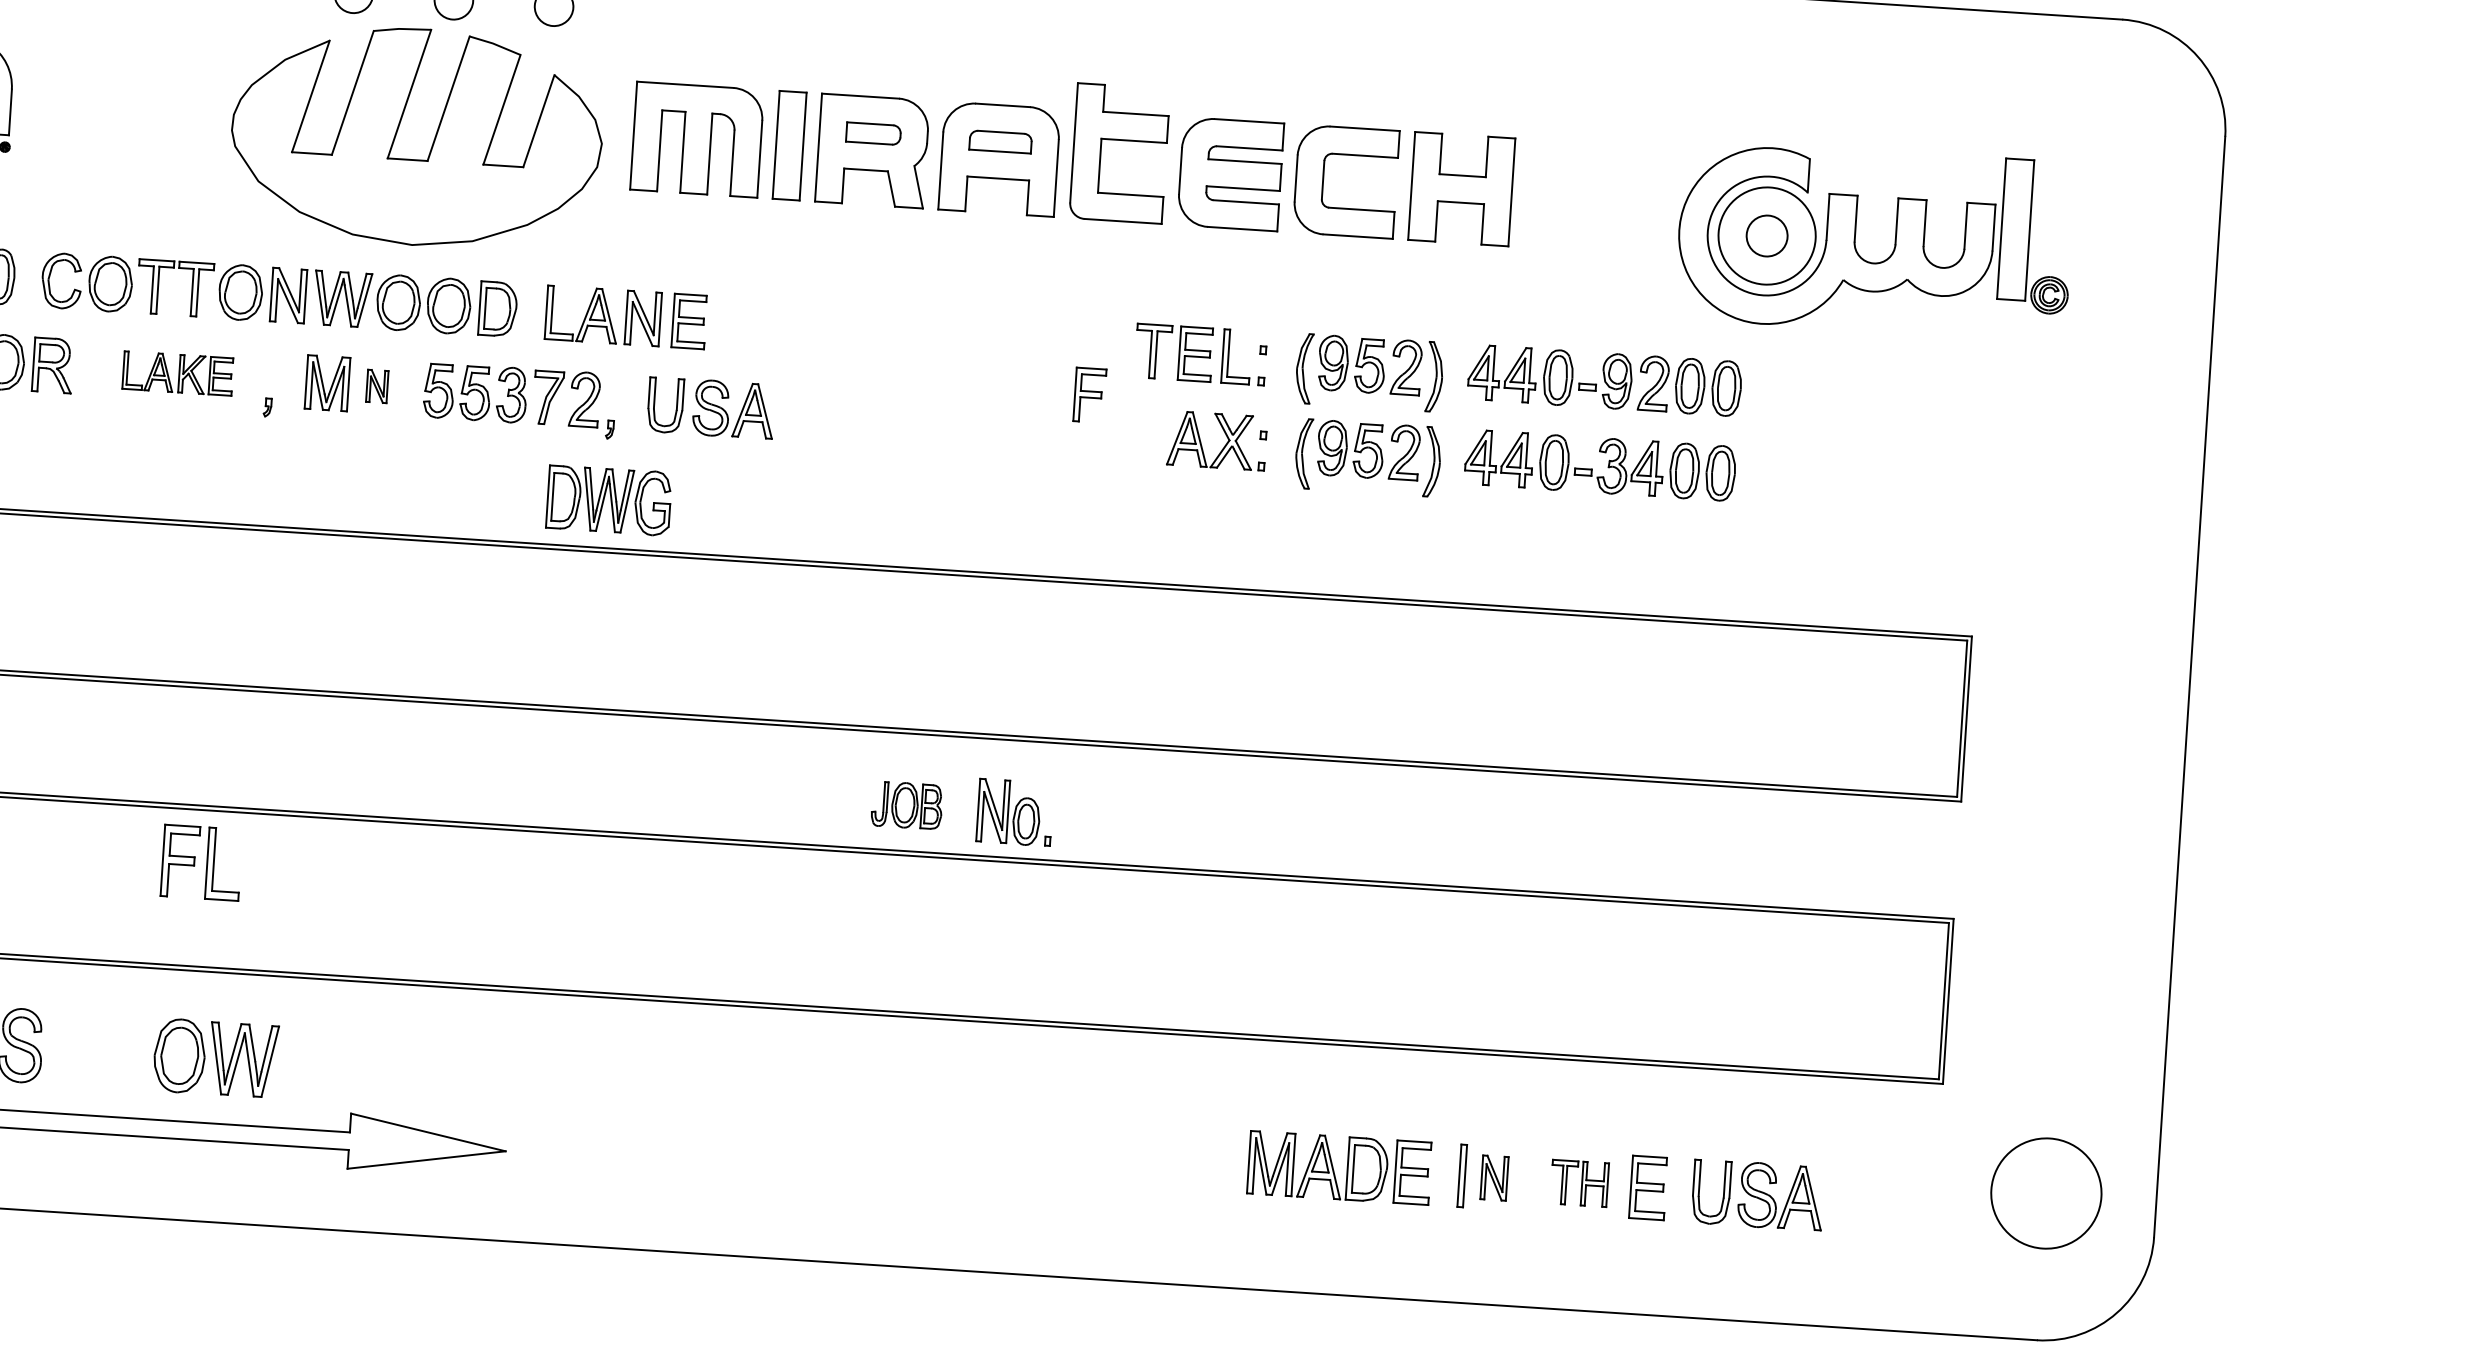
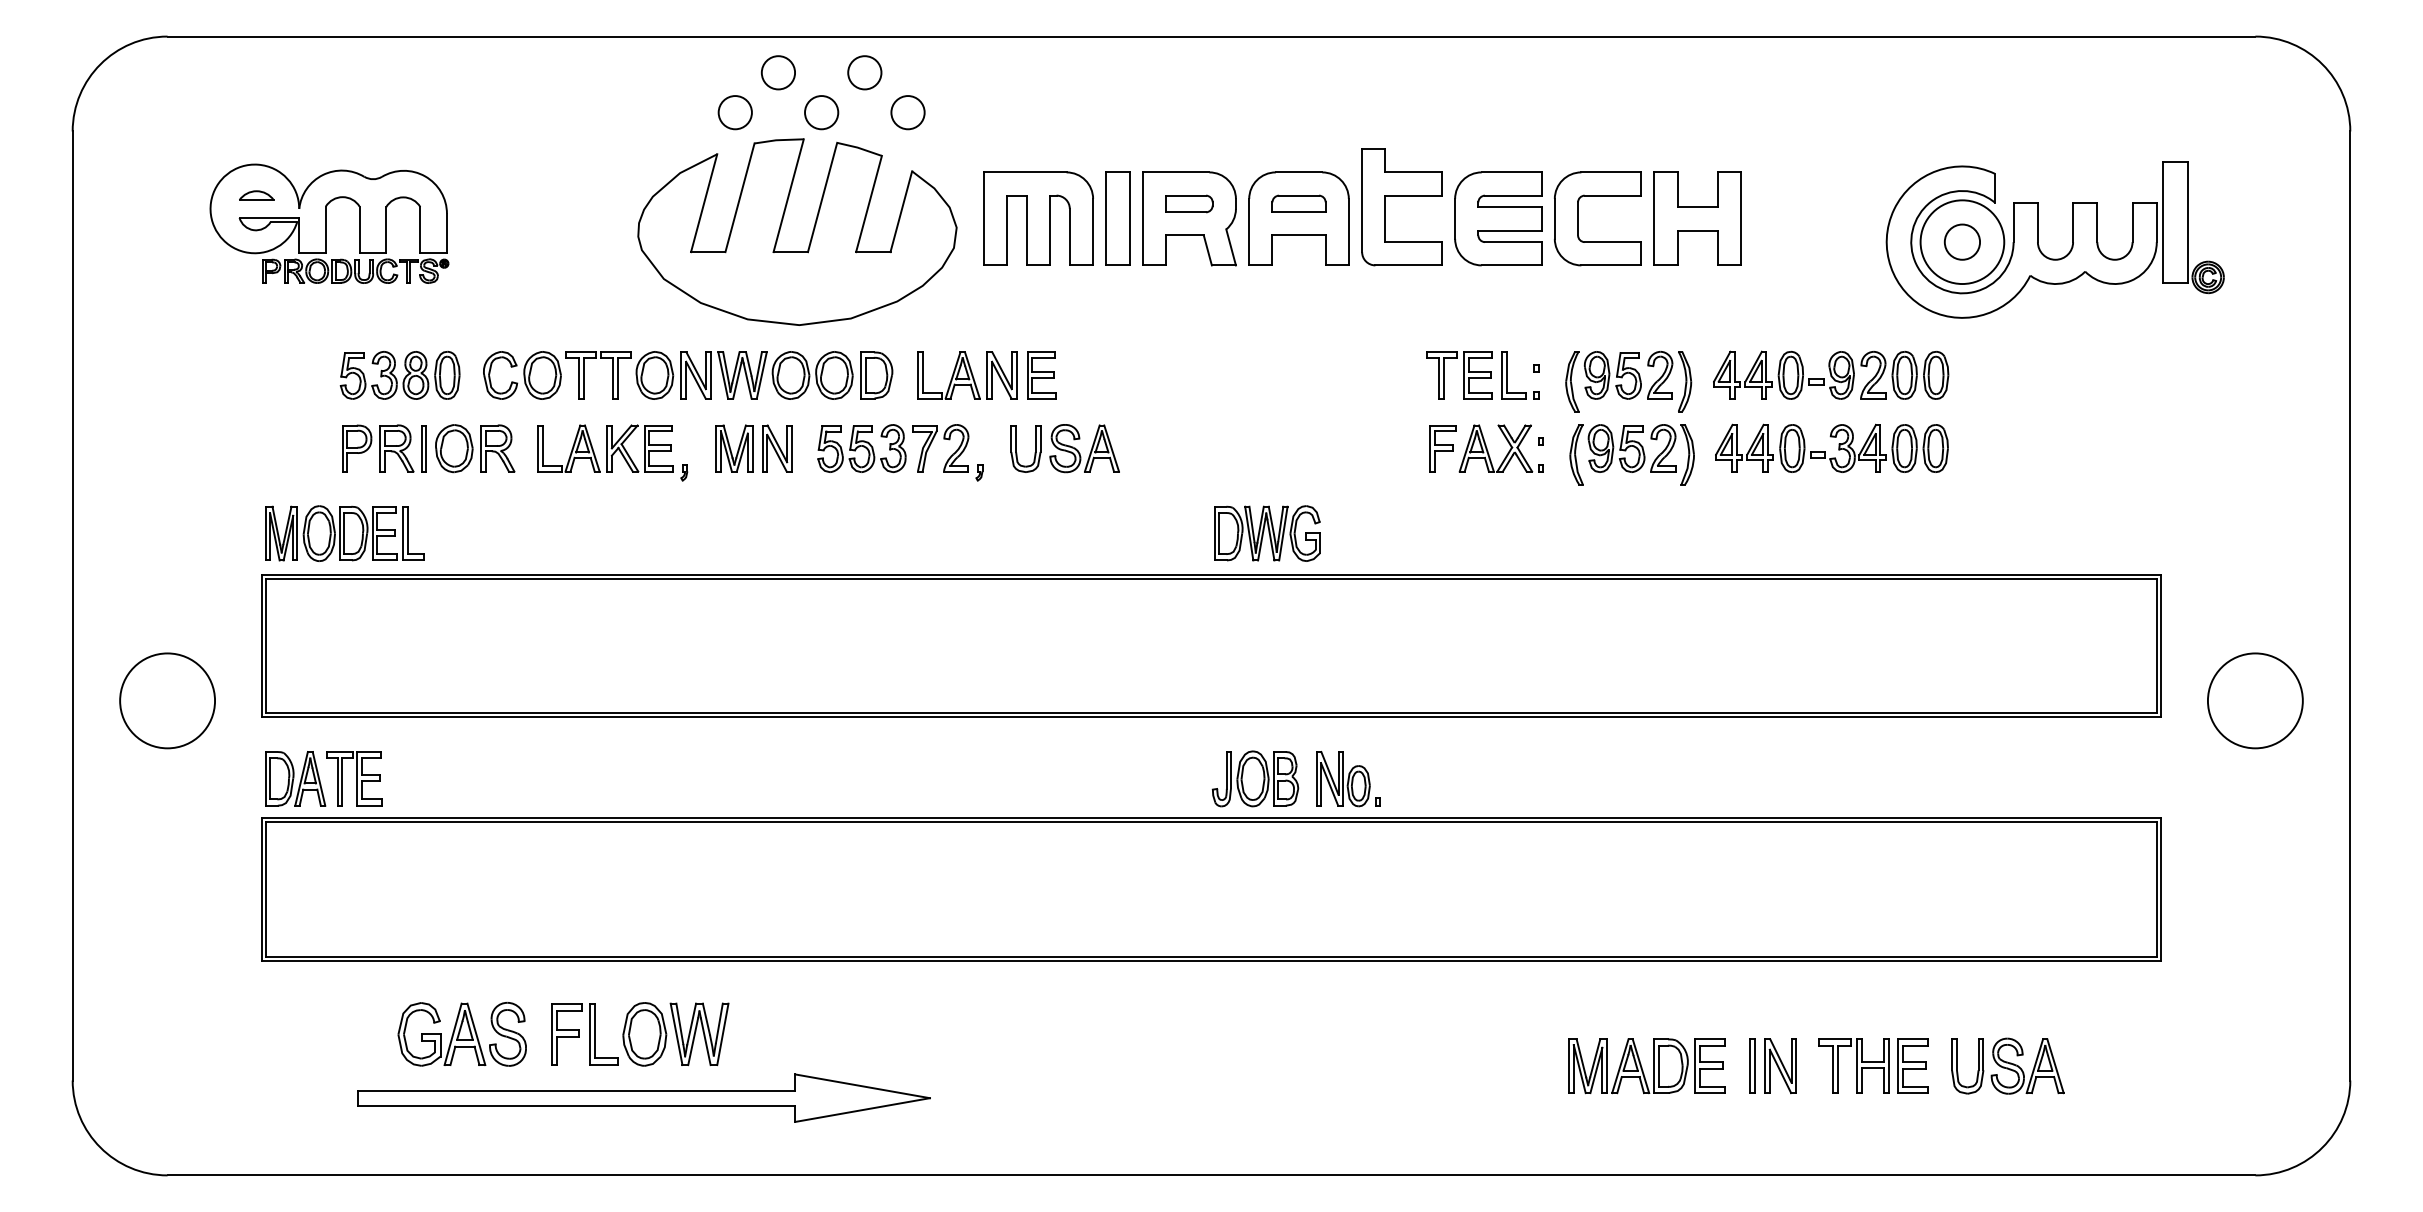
part: (178, 373) -> (605, 448), size x1.43
part: (377, 386) -> (777, 448), size x1.67
part: (1089, 395) -> (1442, 448), moved
part: (608, 500) -> (1267, 533), moved
part: (907, 804) -> (1255, 778), size x1.43
part: (201, 862) -> (584, 1034), moved
part: (1494, 1178) -> (1780, 1066), size x1.43
part: (1579, 1182) -> (1853, 1065), size x1.43
circle: (2046, 1193) -> (2255, 700), moved

